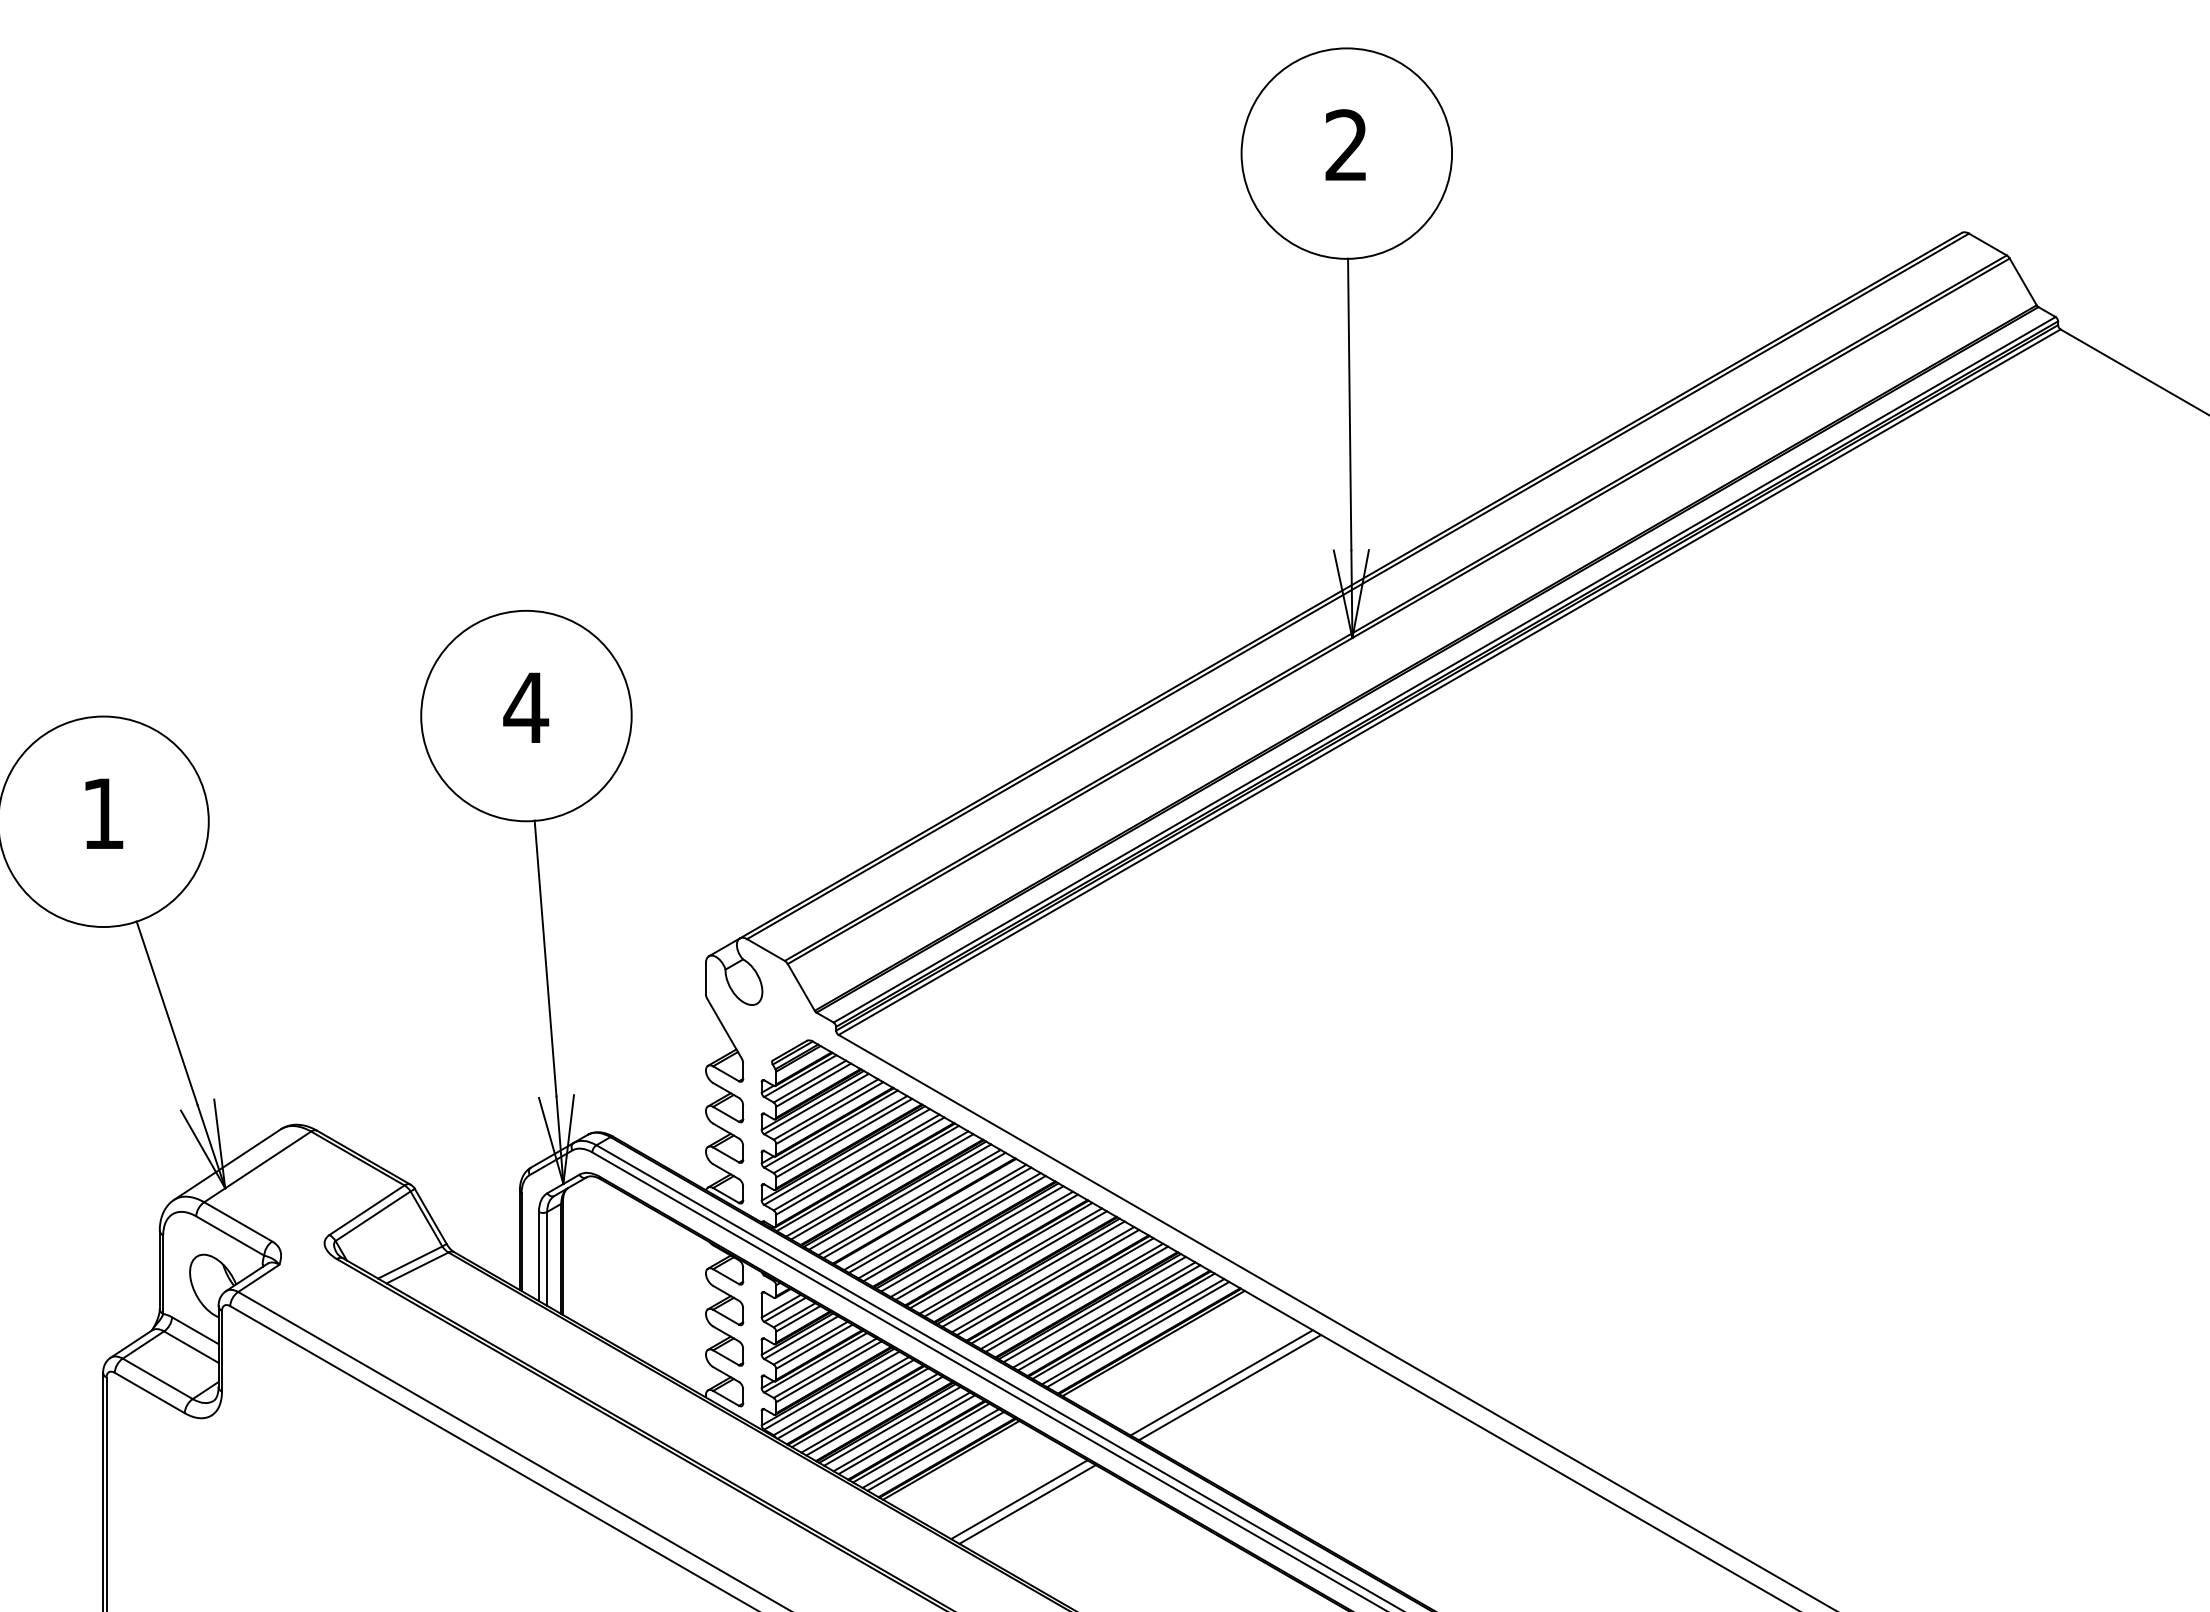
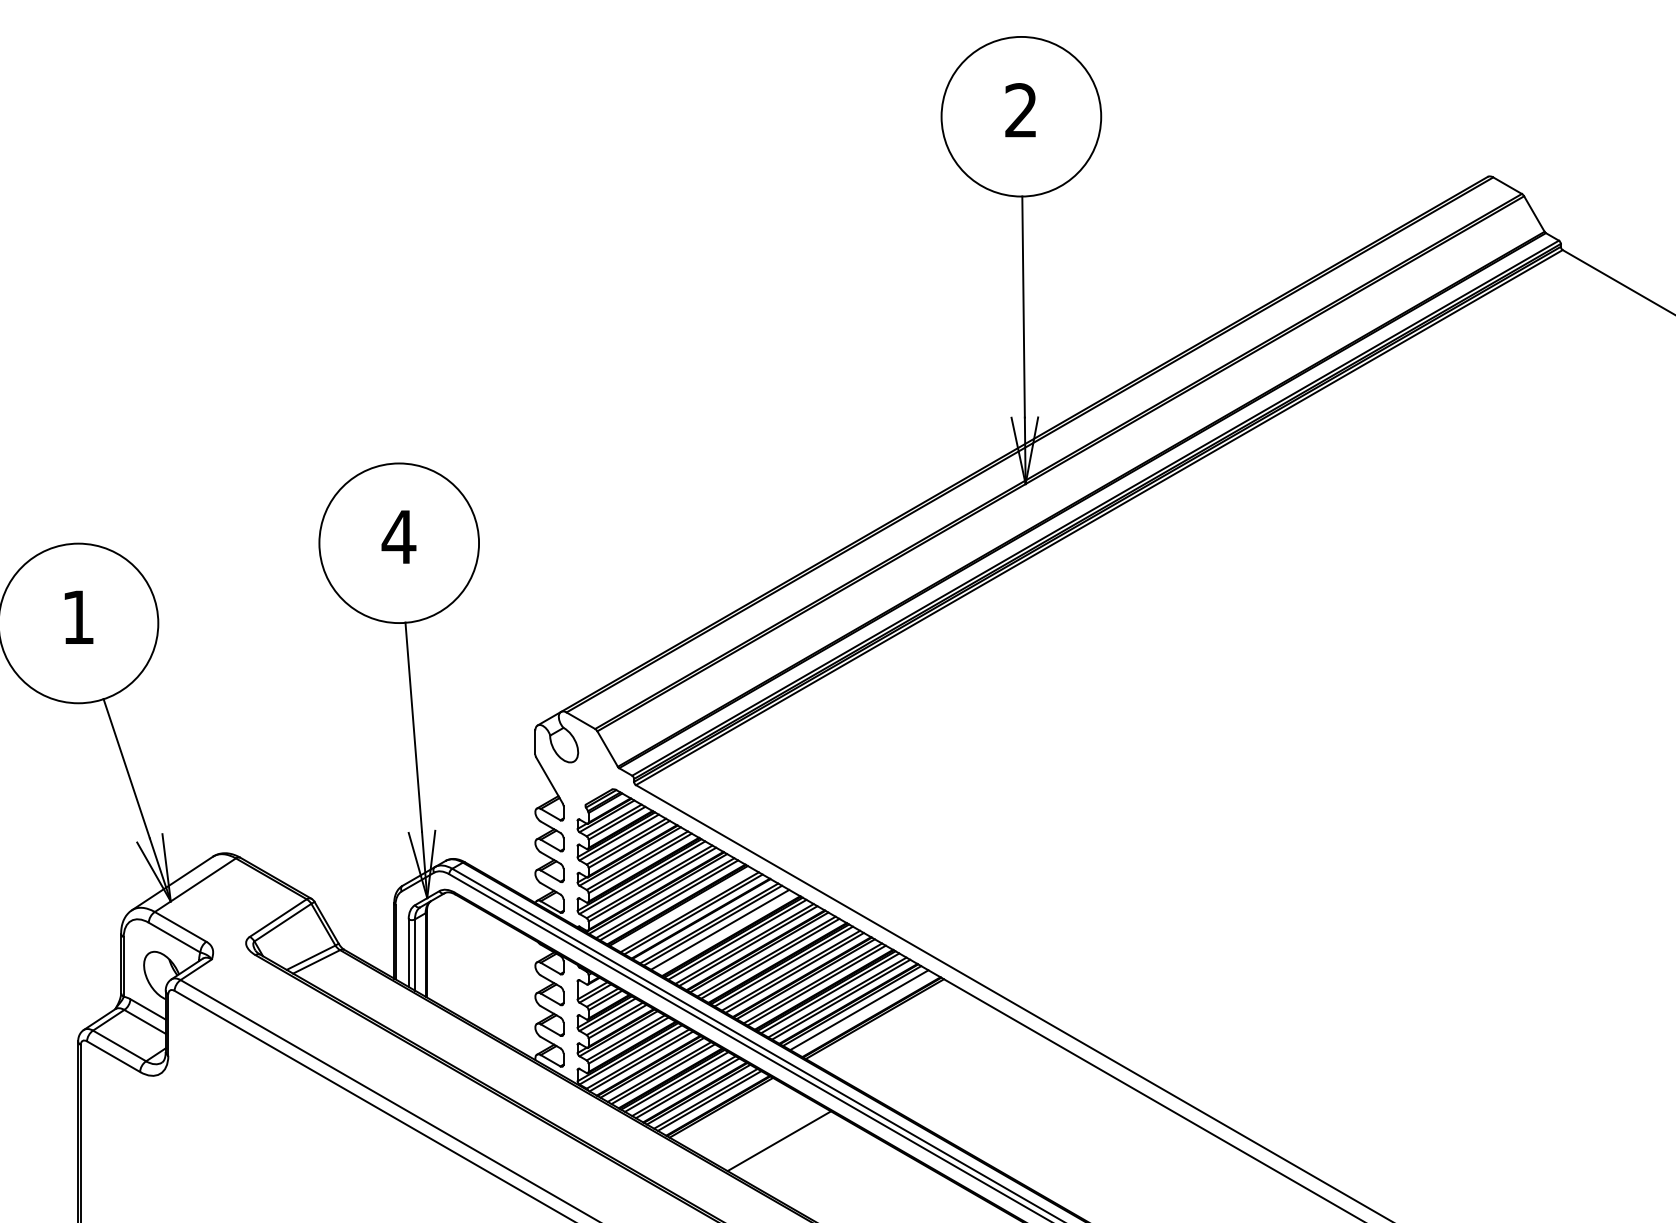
line: (899, 1196) -> (682, 907), removed
line: (954, 1228) -> (723, 931), removed
line: (1138, 1334) -> (863, 1012), removed
line: (1221, 1382) -> (926, 1048), removed
line: (1229, 1387) -> (932, 1052), removed
line: (1019, 1499) -> (773, 1137), removed

